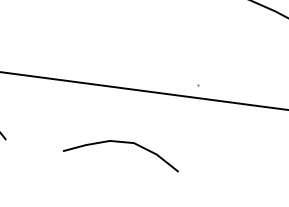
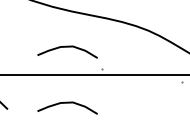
curve: (137, 35) -> (67, 47), added

